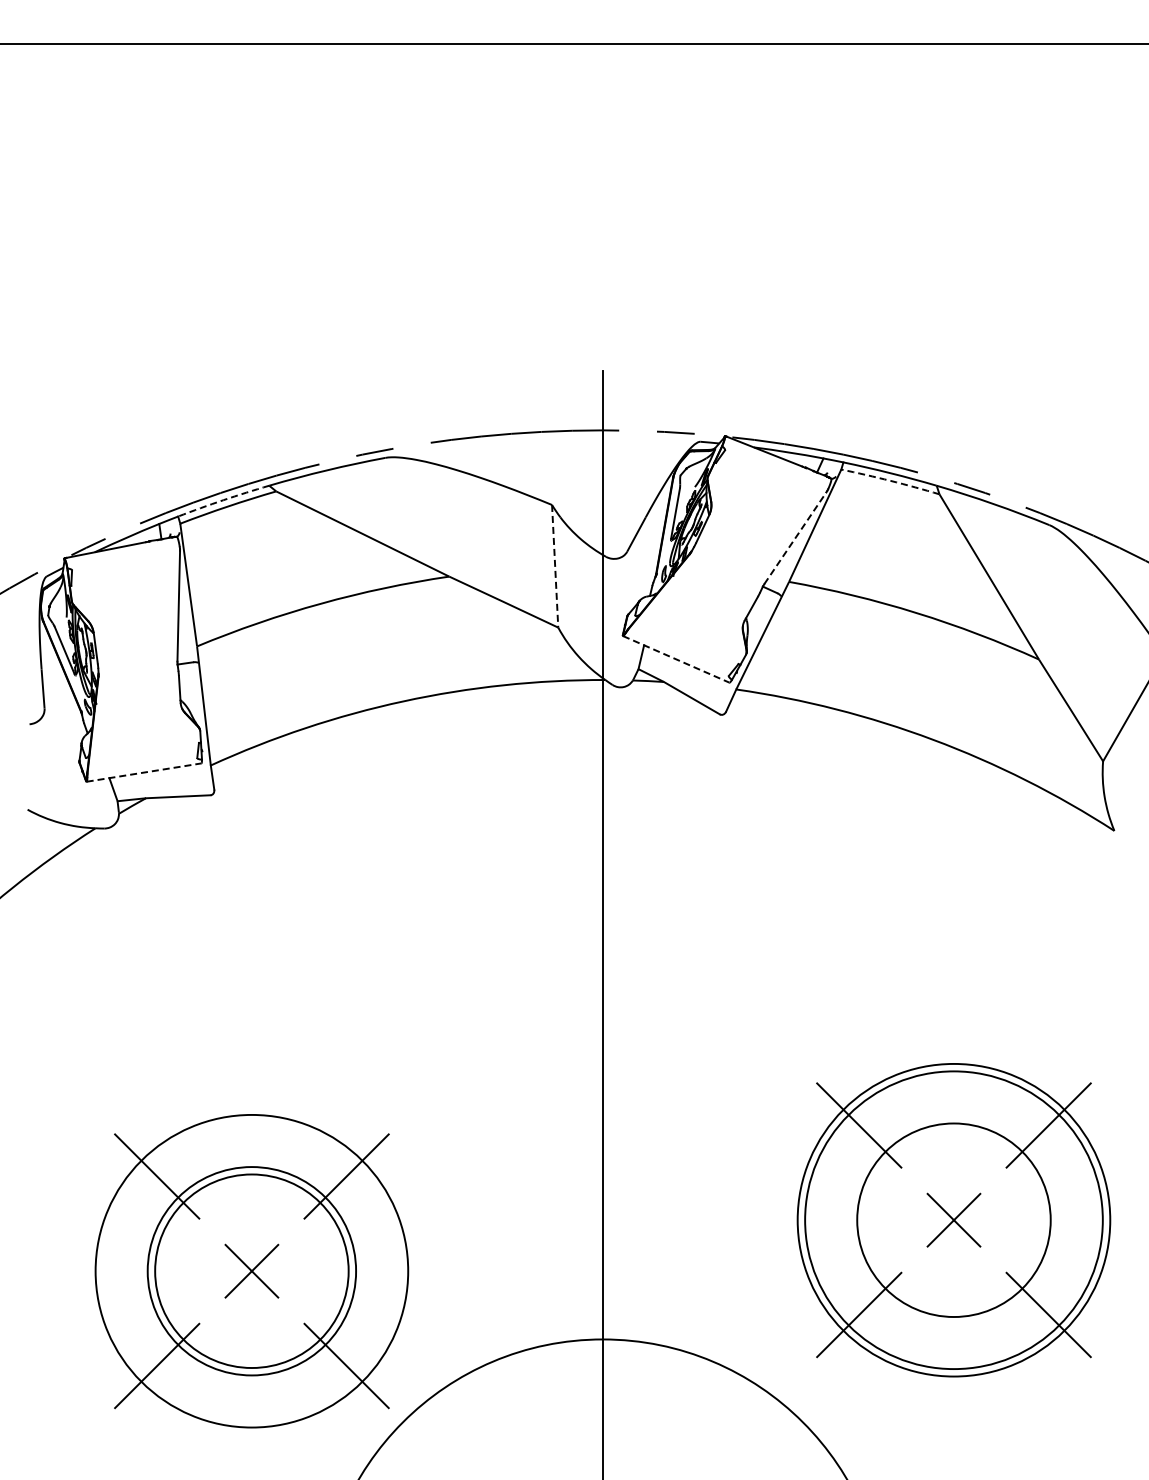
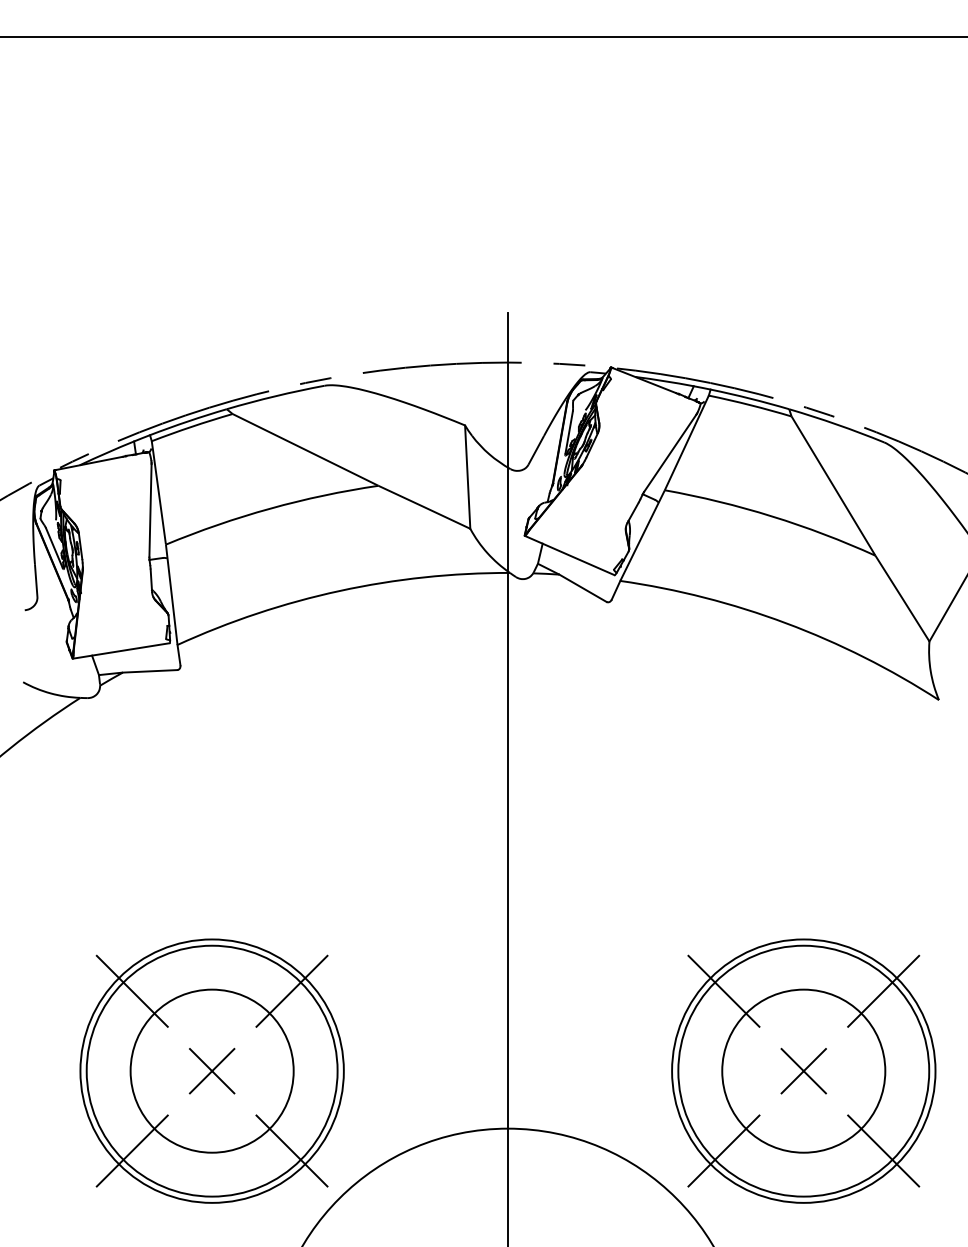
arc: (890, 480) -> (750, 404), dashed -> solid
arc: (223, 500) -> (188, 421), dashed -> solid
line: (795, 537) -> (670, 452), dashed -> solid
line: (555, 566) -> (467, 477), dashed -> solid
line: (676, 659) -> (569, 555), dashed -> solid
line: (144, 772) -> (121, 650), dashed -> solid
part: (953, 1220) -> (803, 1071), moved
circle: (251, 1271) -> (211, 1071), size x1.43

